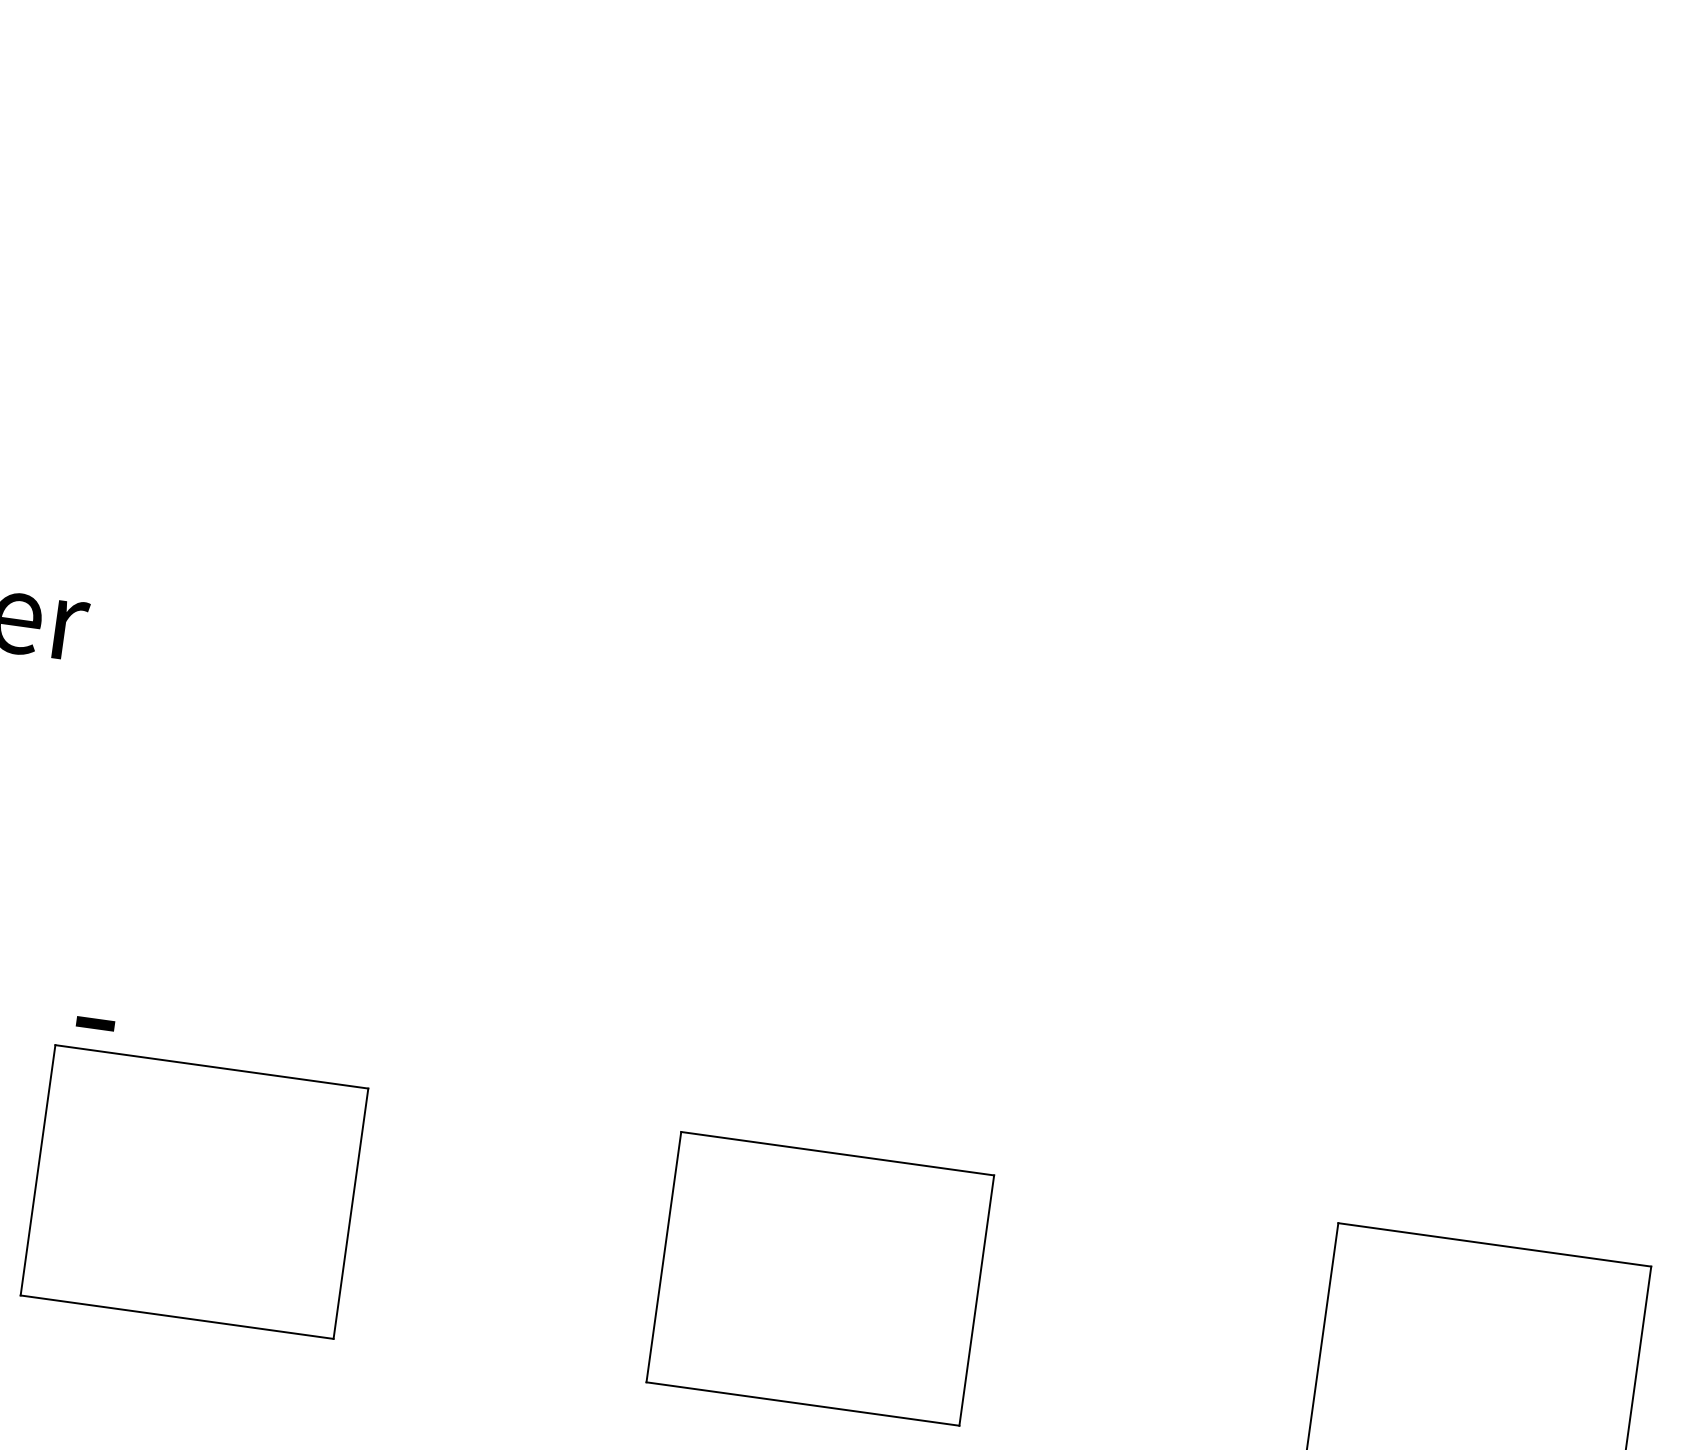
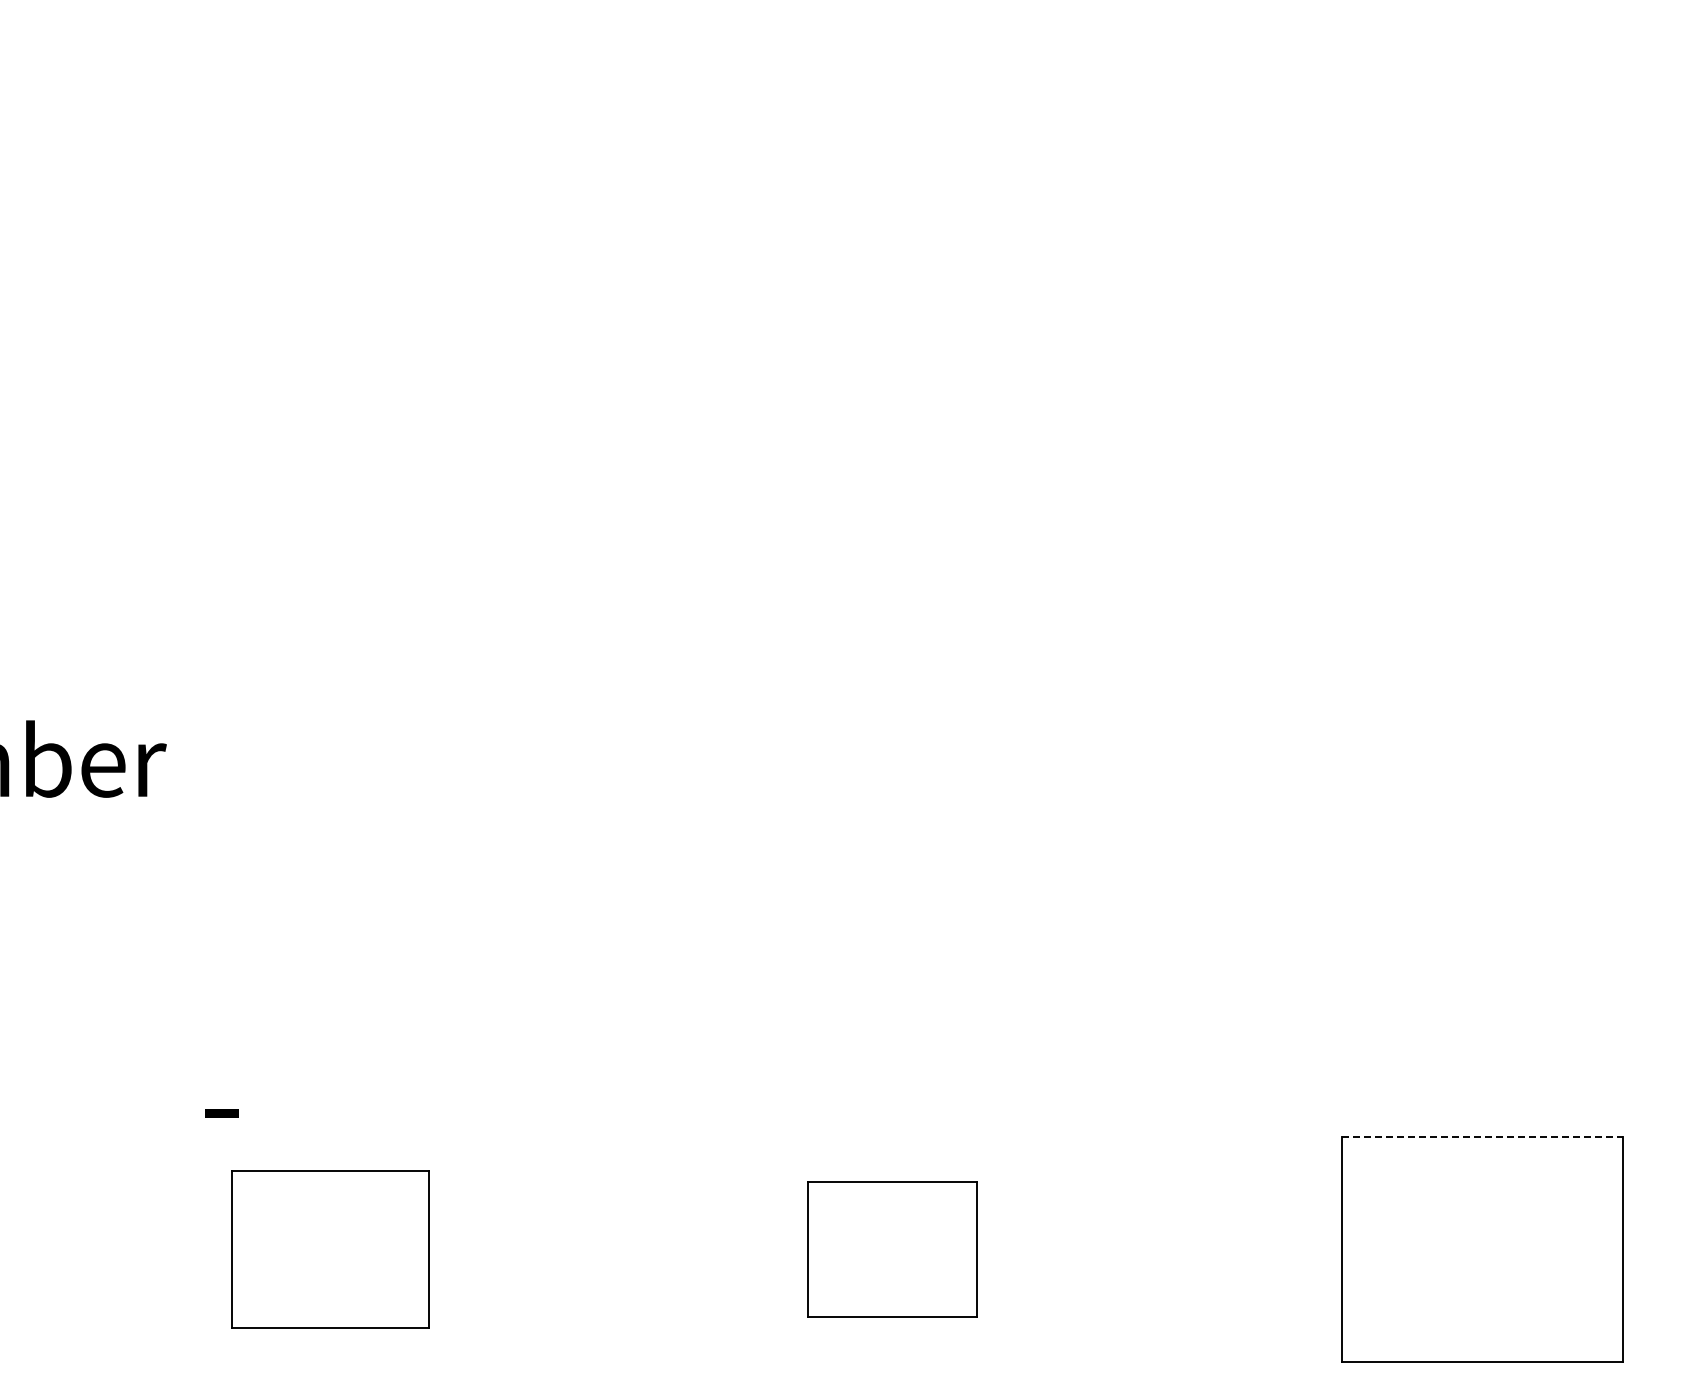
part: (195, 1191) -> (330, 1249), size x0.7
line: (1495, 1245) -> (1482, 1137), solid -> dashed
part: (820, 1278) -> (892, 1249), size x0.6

